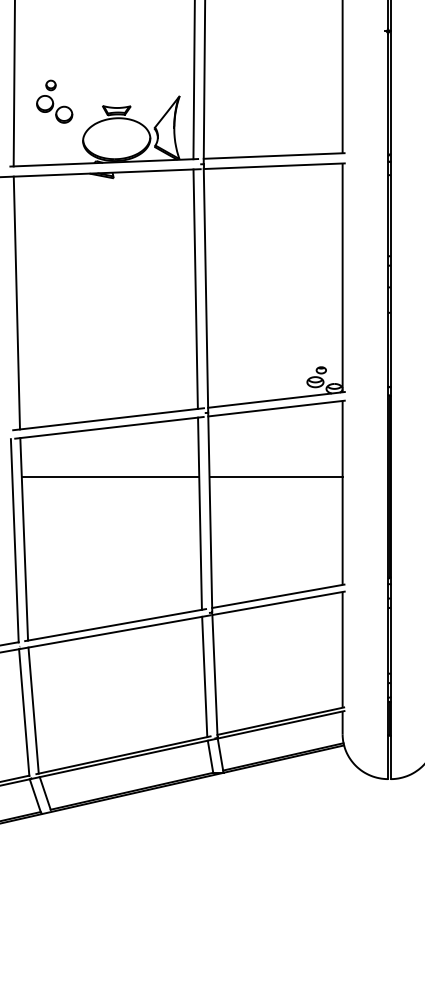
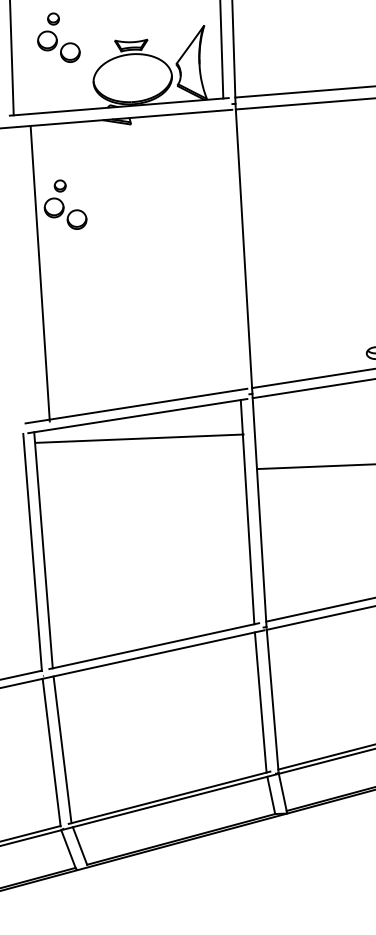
part: (54, 244) -> (65, 204), added
line: (195, 288) -> (231, 249), removed
line: (16, 302) -> (39, 273), moved
line: (110, 477) -> (139, 439), moved

